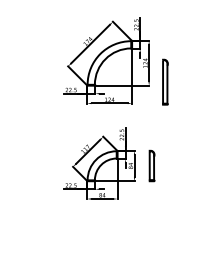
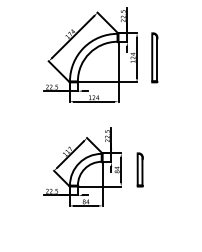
part: (165, 81) -> (154, 57), moved

